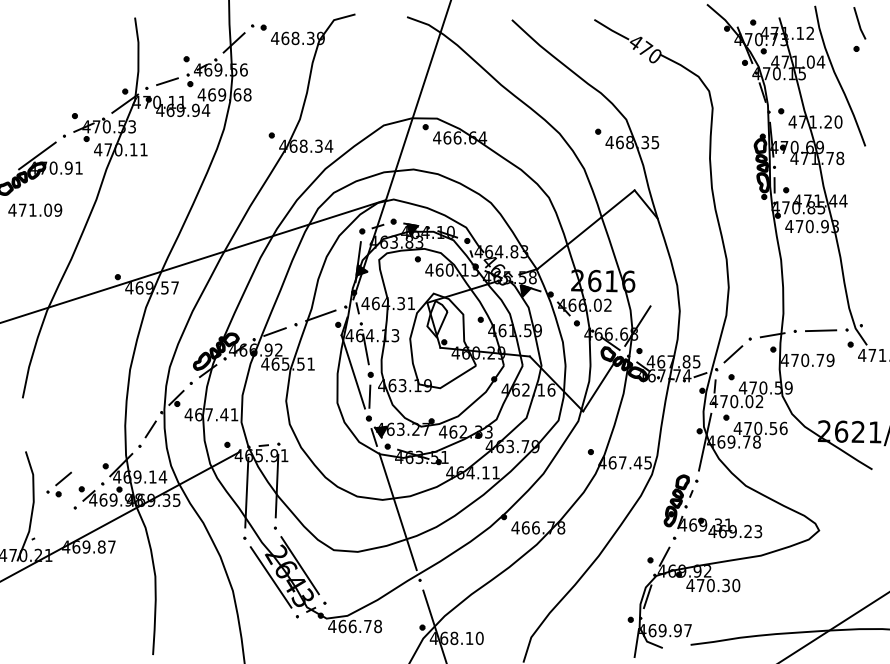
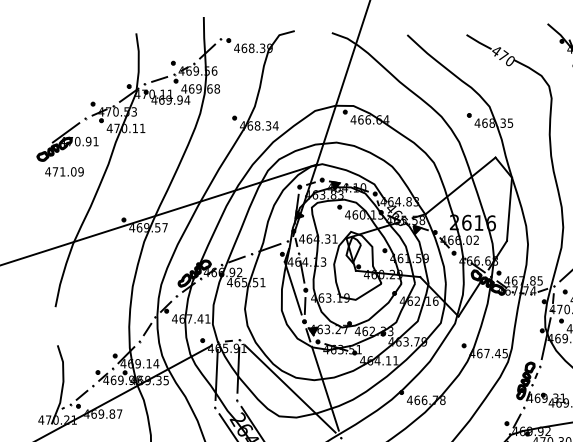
line: (653, 262) -> (509, 209), added
part: (58, 484) -> (78, 399), moved
line: (349, 511) -> (290, 388), added

